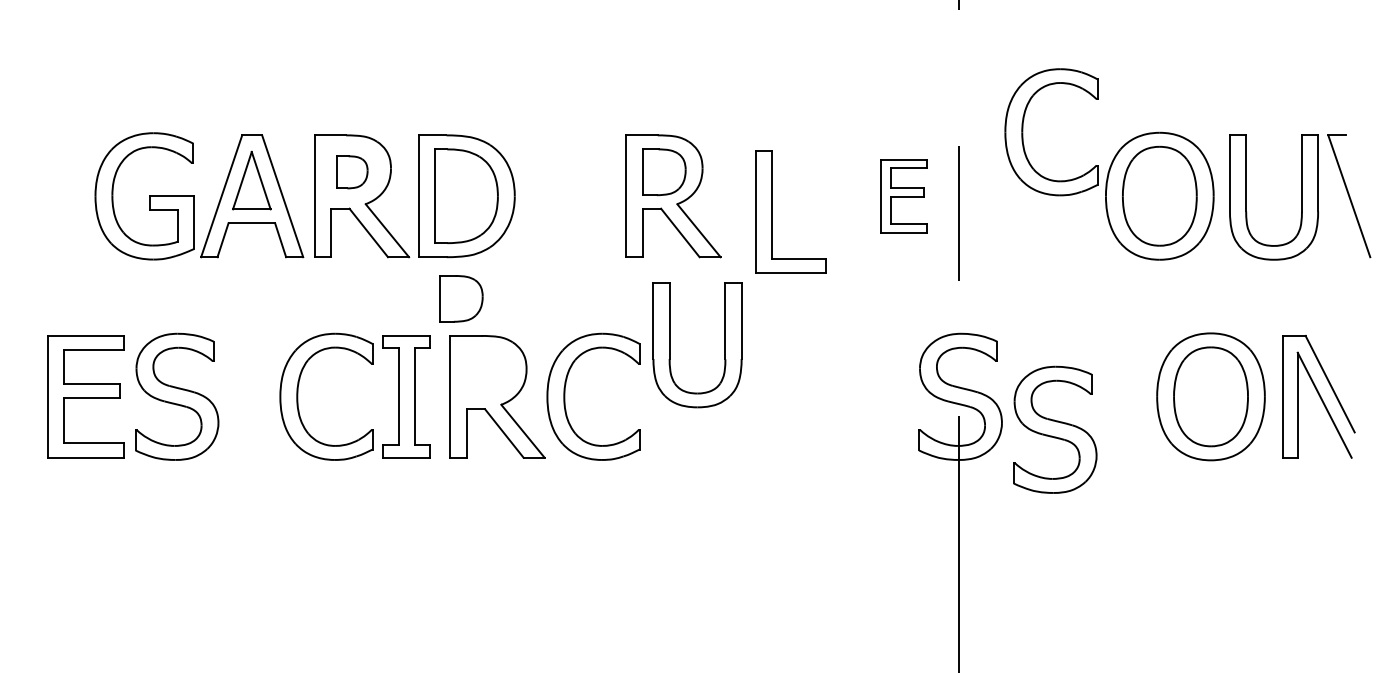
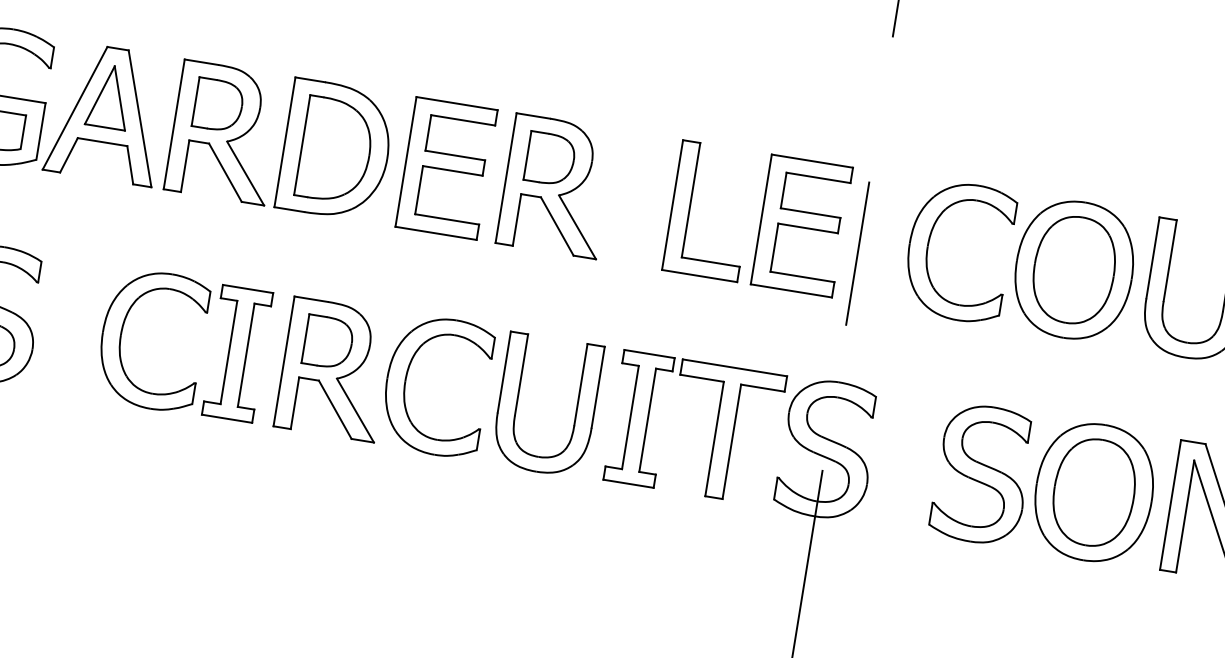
part: (1023, 132) -> (929, 246), moved
part: (352, 172) -> (218, 105), size x1.43
part: (570, 195) -> (446, 167), added
part: (903, 195) -> (801, 225), size x1.67
part: (772, 211) -> (690, 207), moved
part: (461, 298) -> (328, 342), moved
part: (670, 345) -> (518, 401), moved
part: (855, 396) -> (715, 430), added
part: (1055, 429) -> (982, 474), moved

